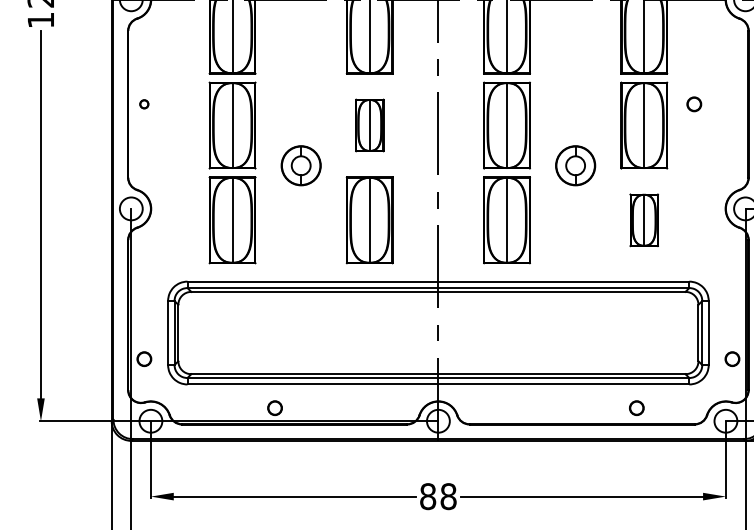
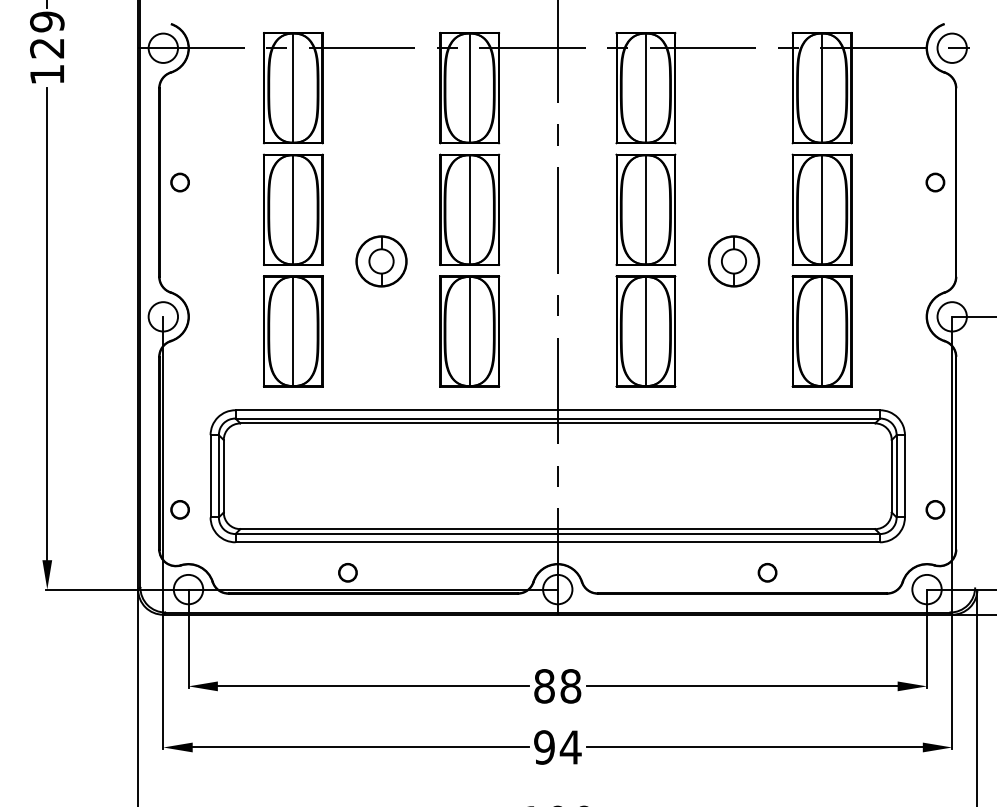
part: (143, 104) -> (179, 182), size x1.67
part: (694, 104) -> (935, 182), moved
part: (369, 125) -> (469, 209), size x1.67
part: (643, 220) -> (821, 331), size x1.67
part: (636, 407) -> (767, 572), moved

